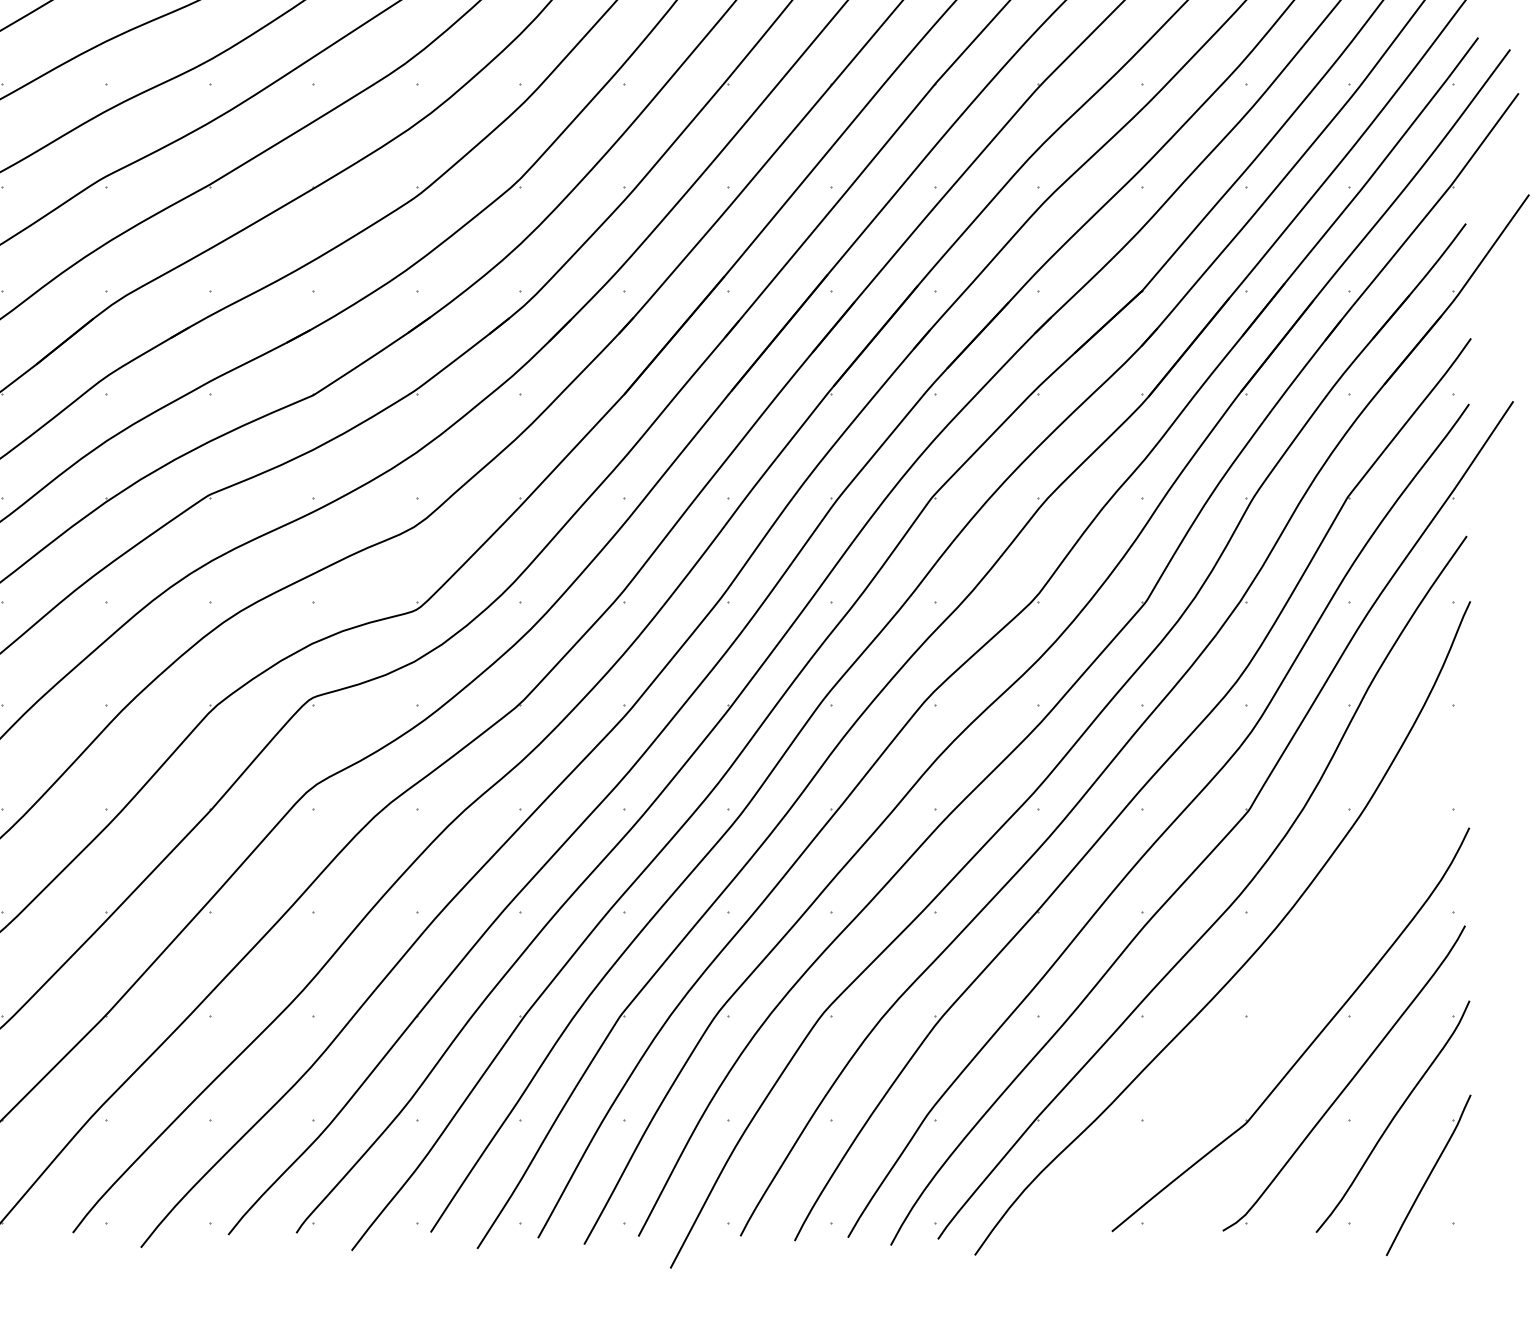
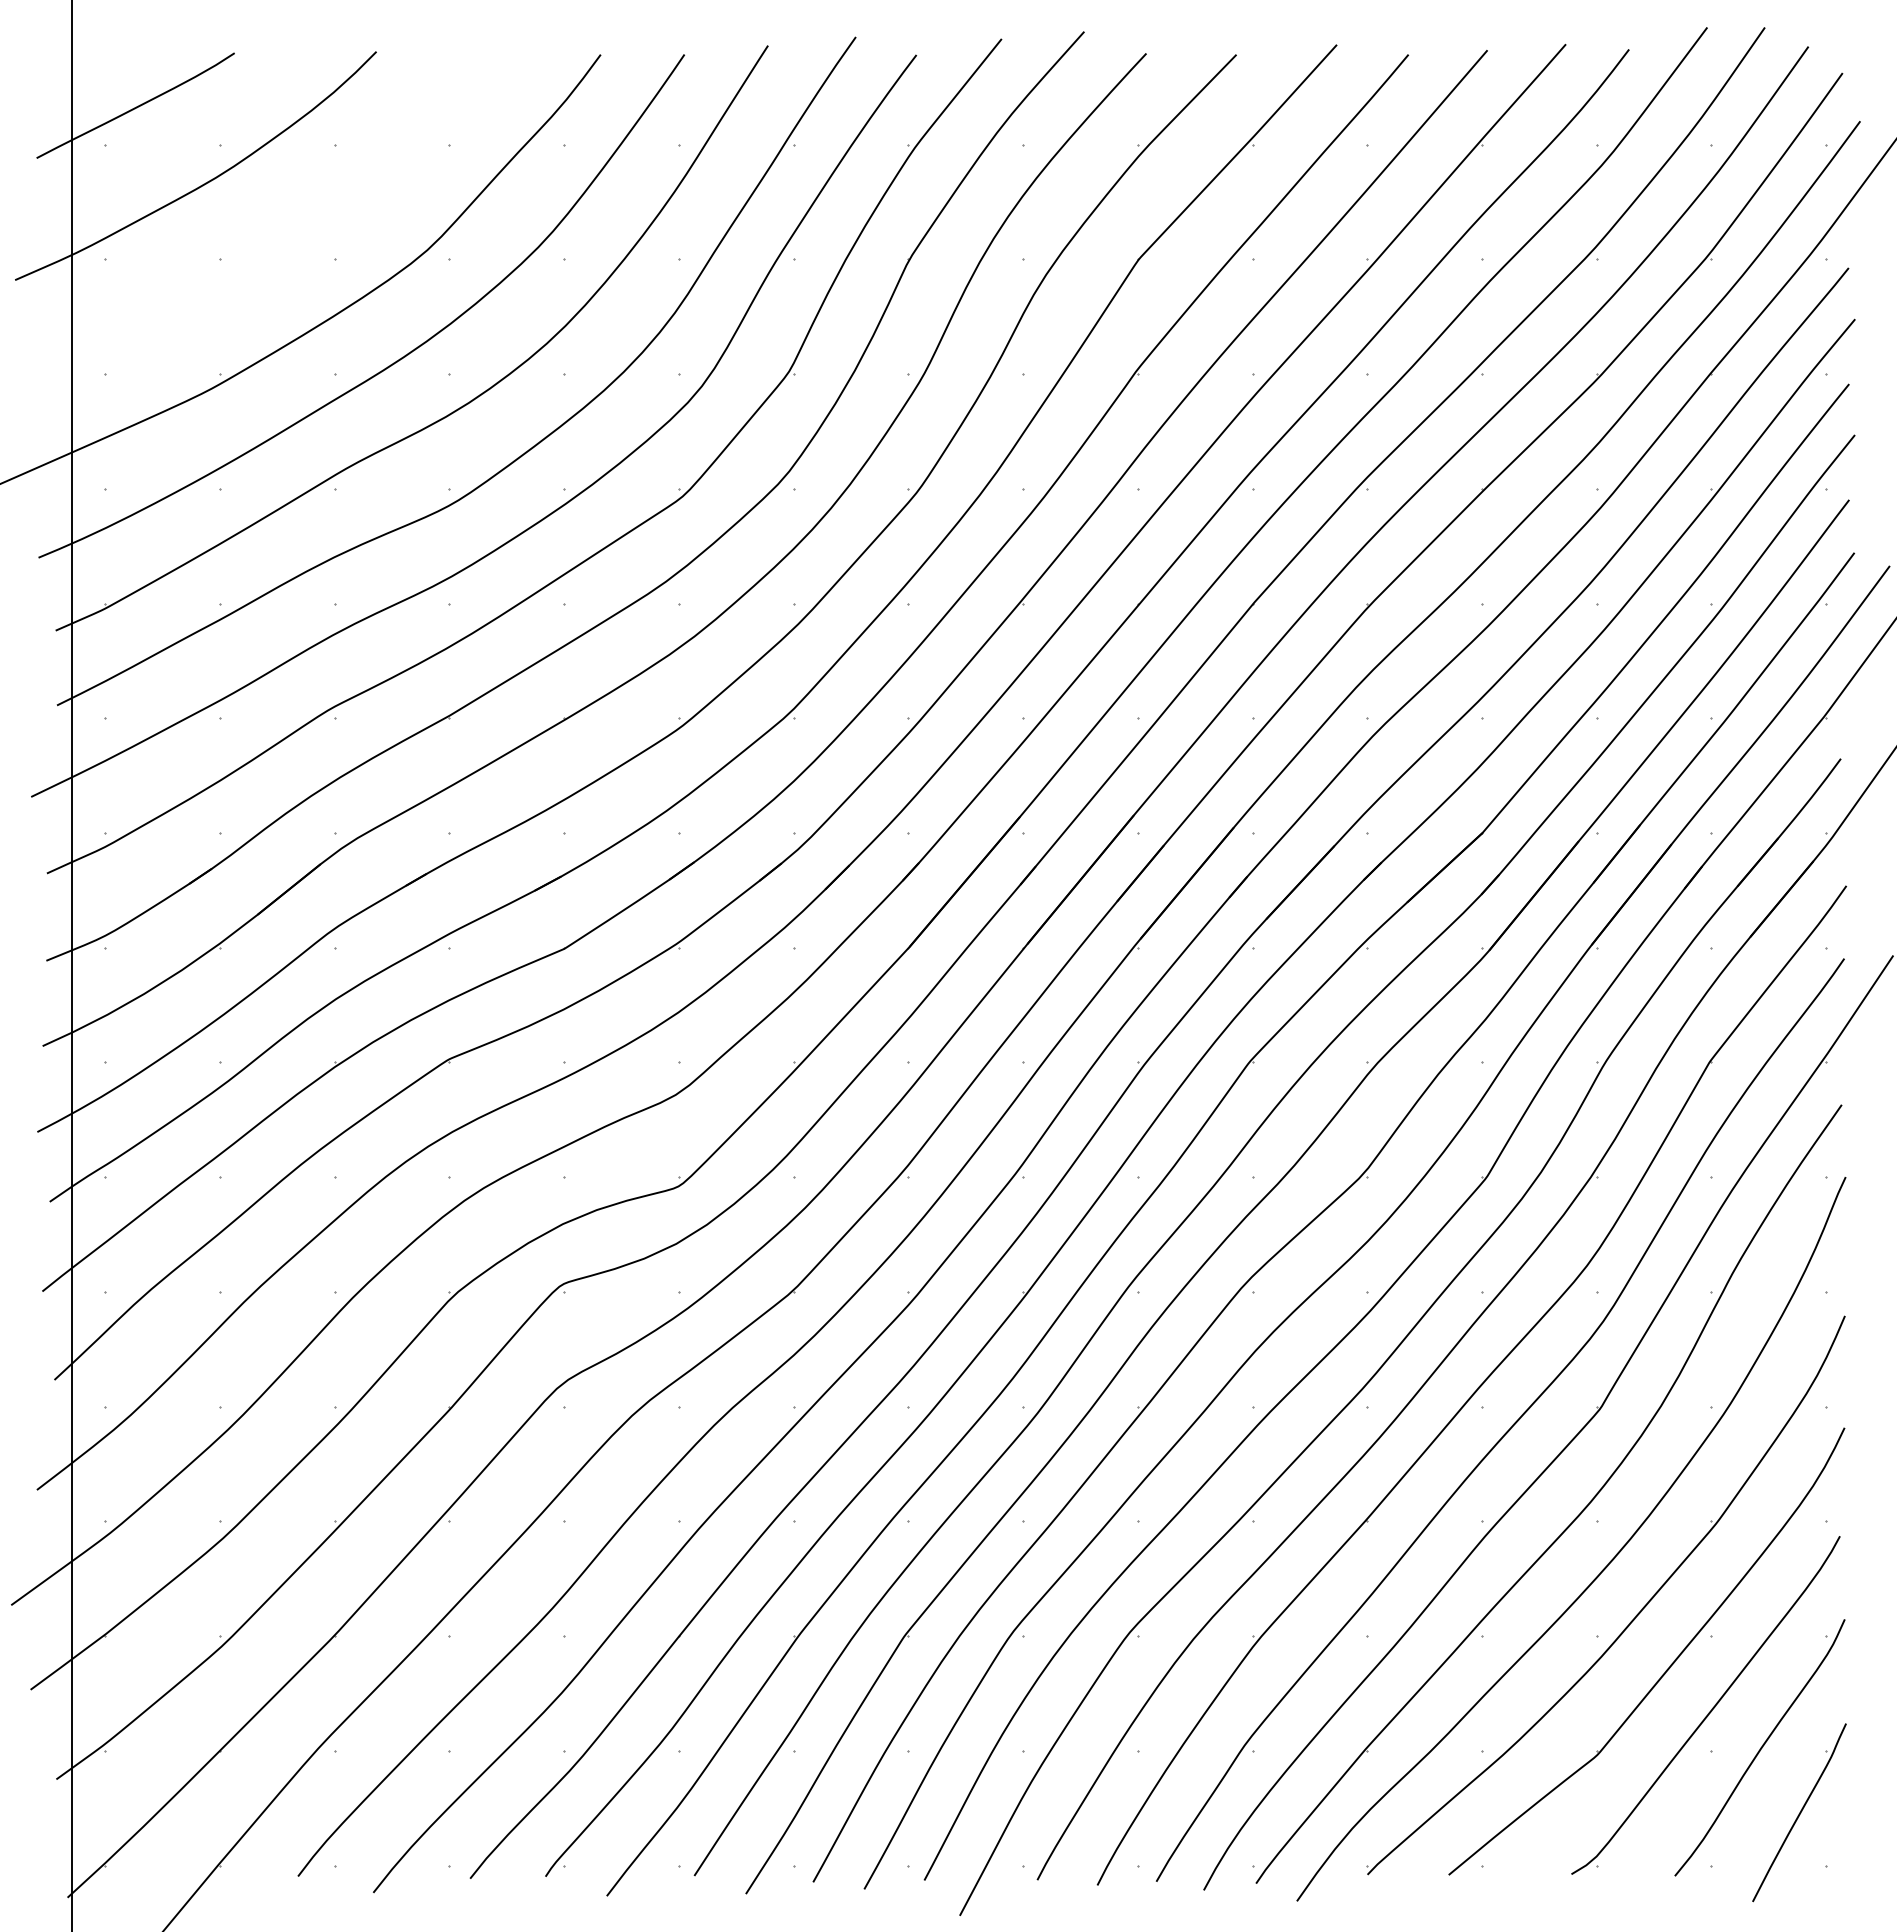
part: (1280, 997) -> (1635, 1615), added

